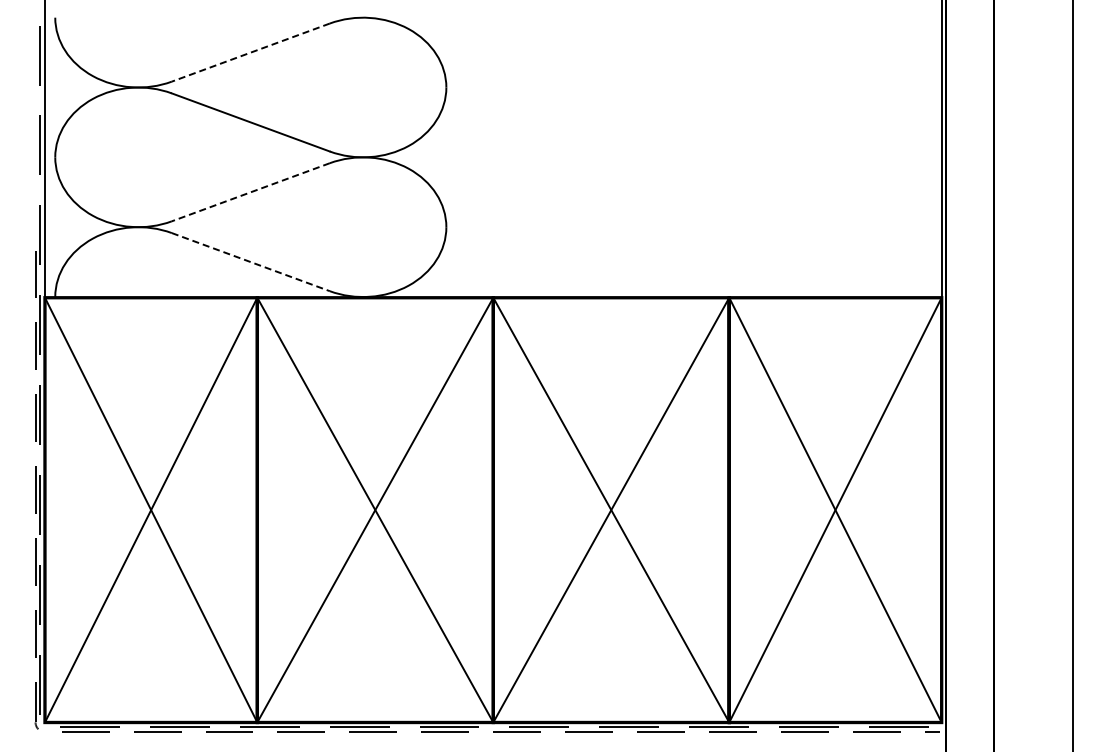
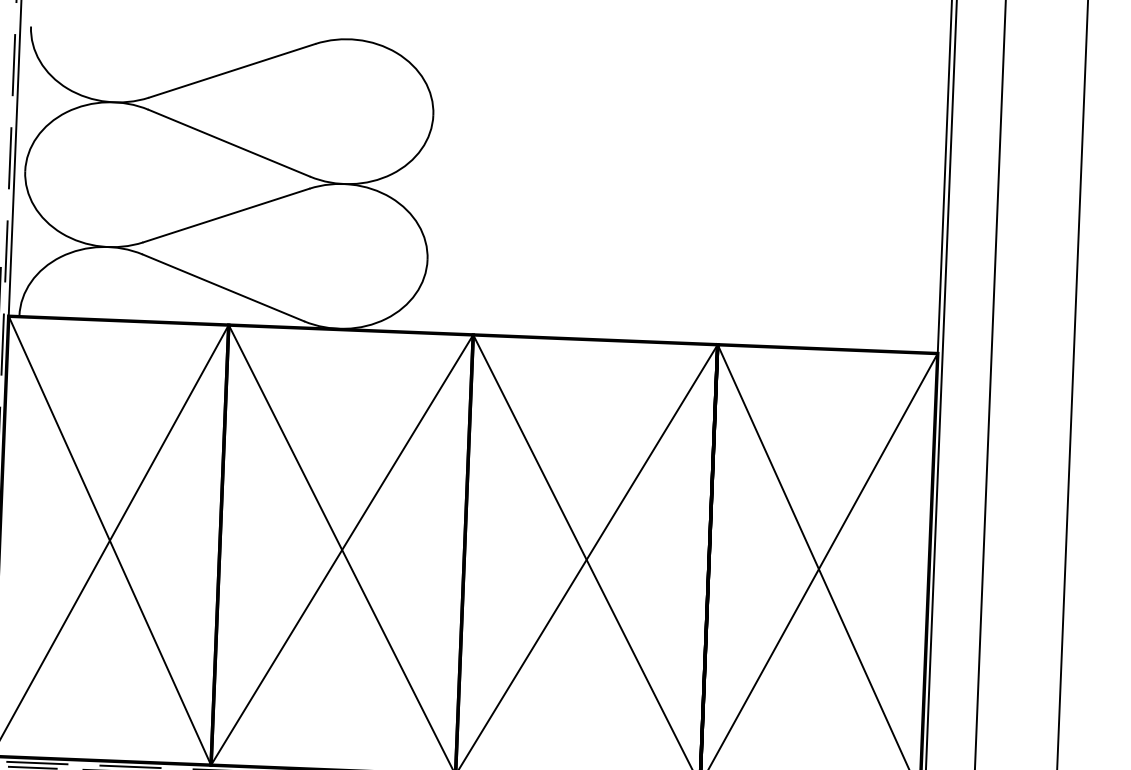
line: (250, 52) -> (231, 70), dashed -> solid
line: (250, 192) -> (226, 215), dashed -> solid
line: (251, 262) -> (224, 288), dashed -> solid

